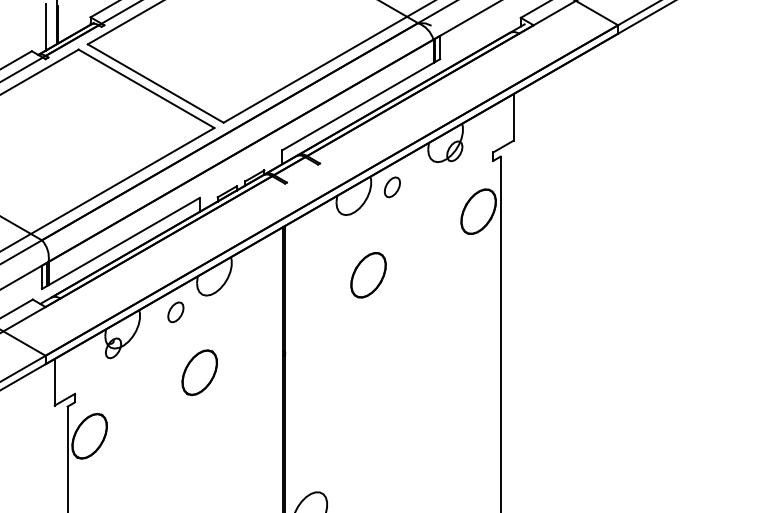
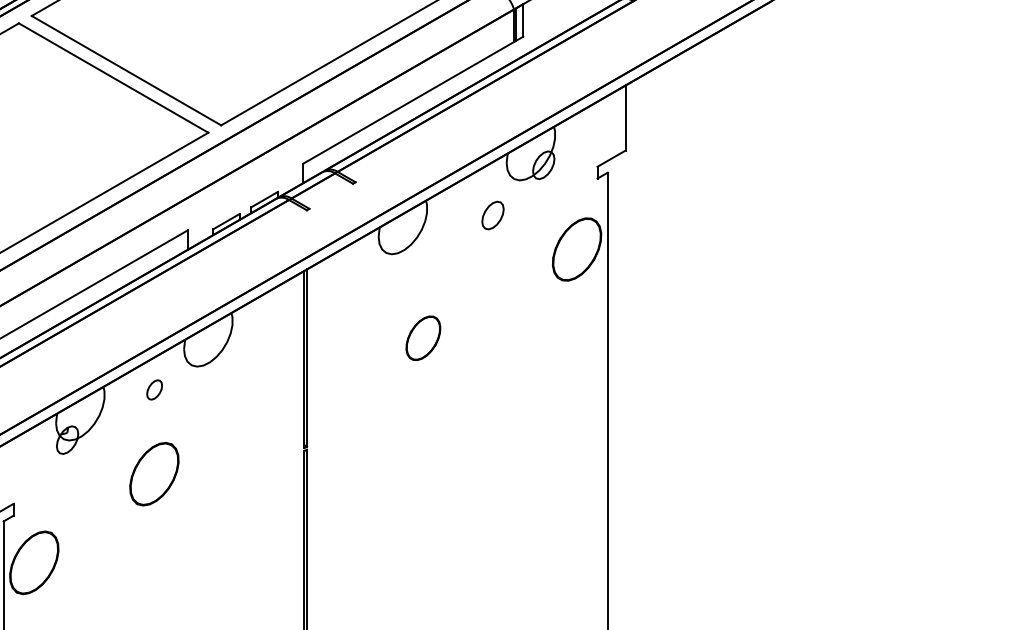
part: (391, 187) -> (491, 215), moved
part: (368, 275) -> (423, 338), size x0.7
part: (175, 312) -> (154, 390), size x0.7
part: (199, 372) -> (154, 473), moved

